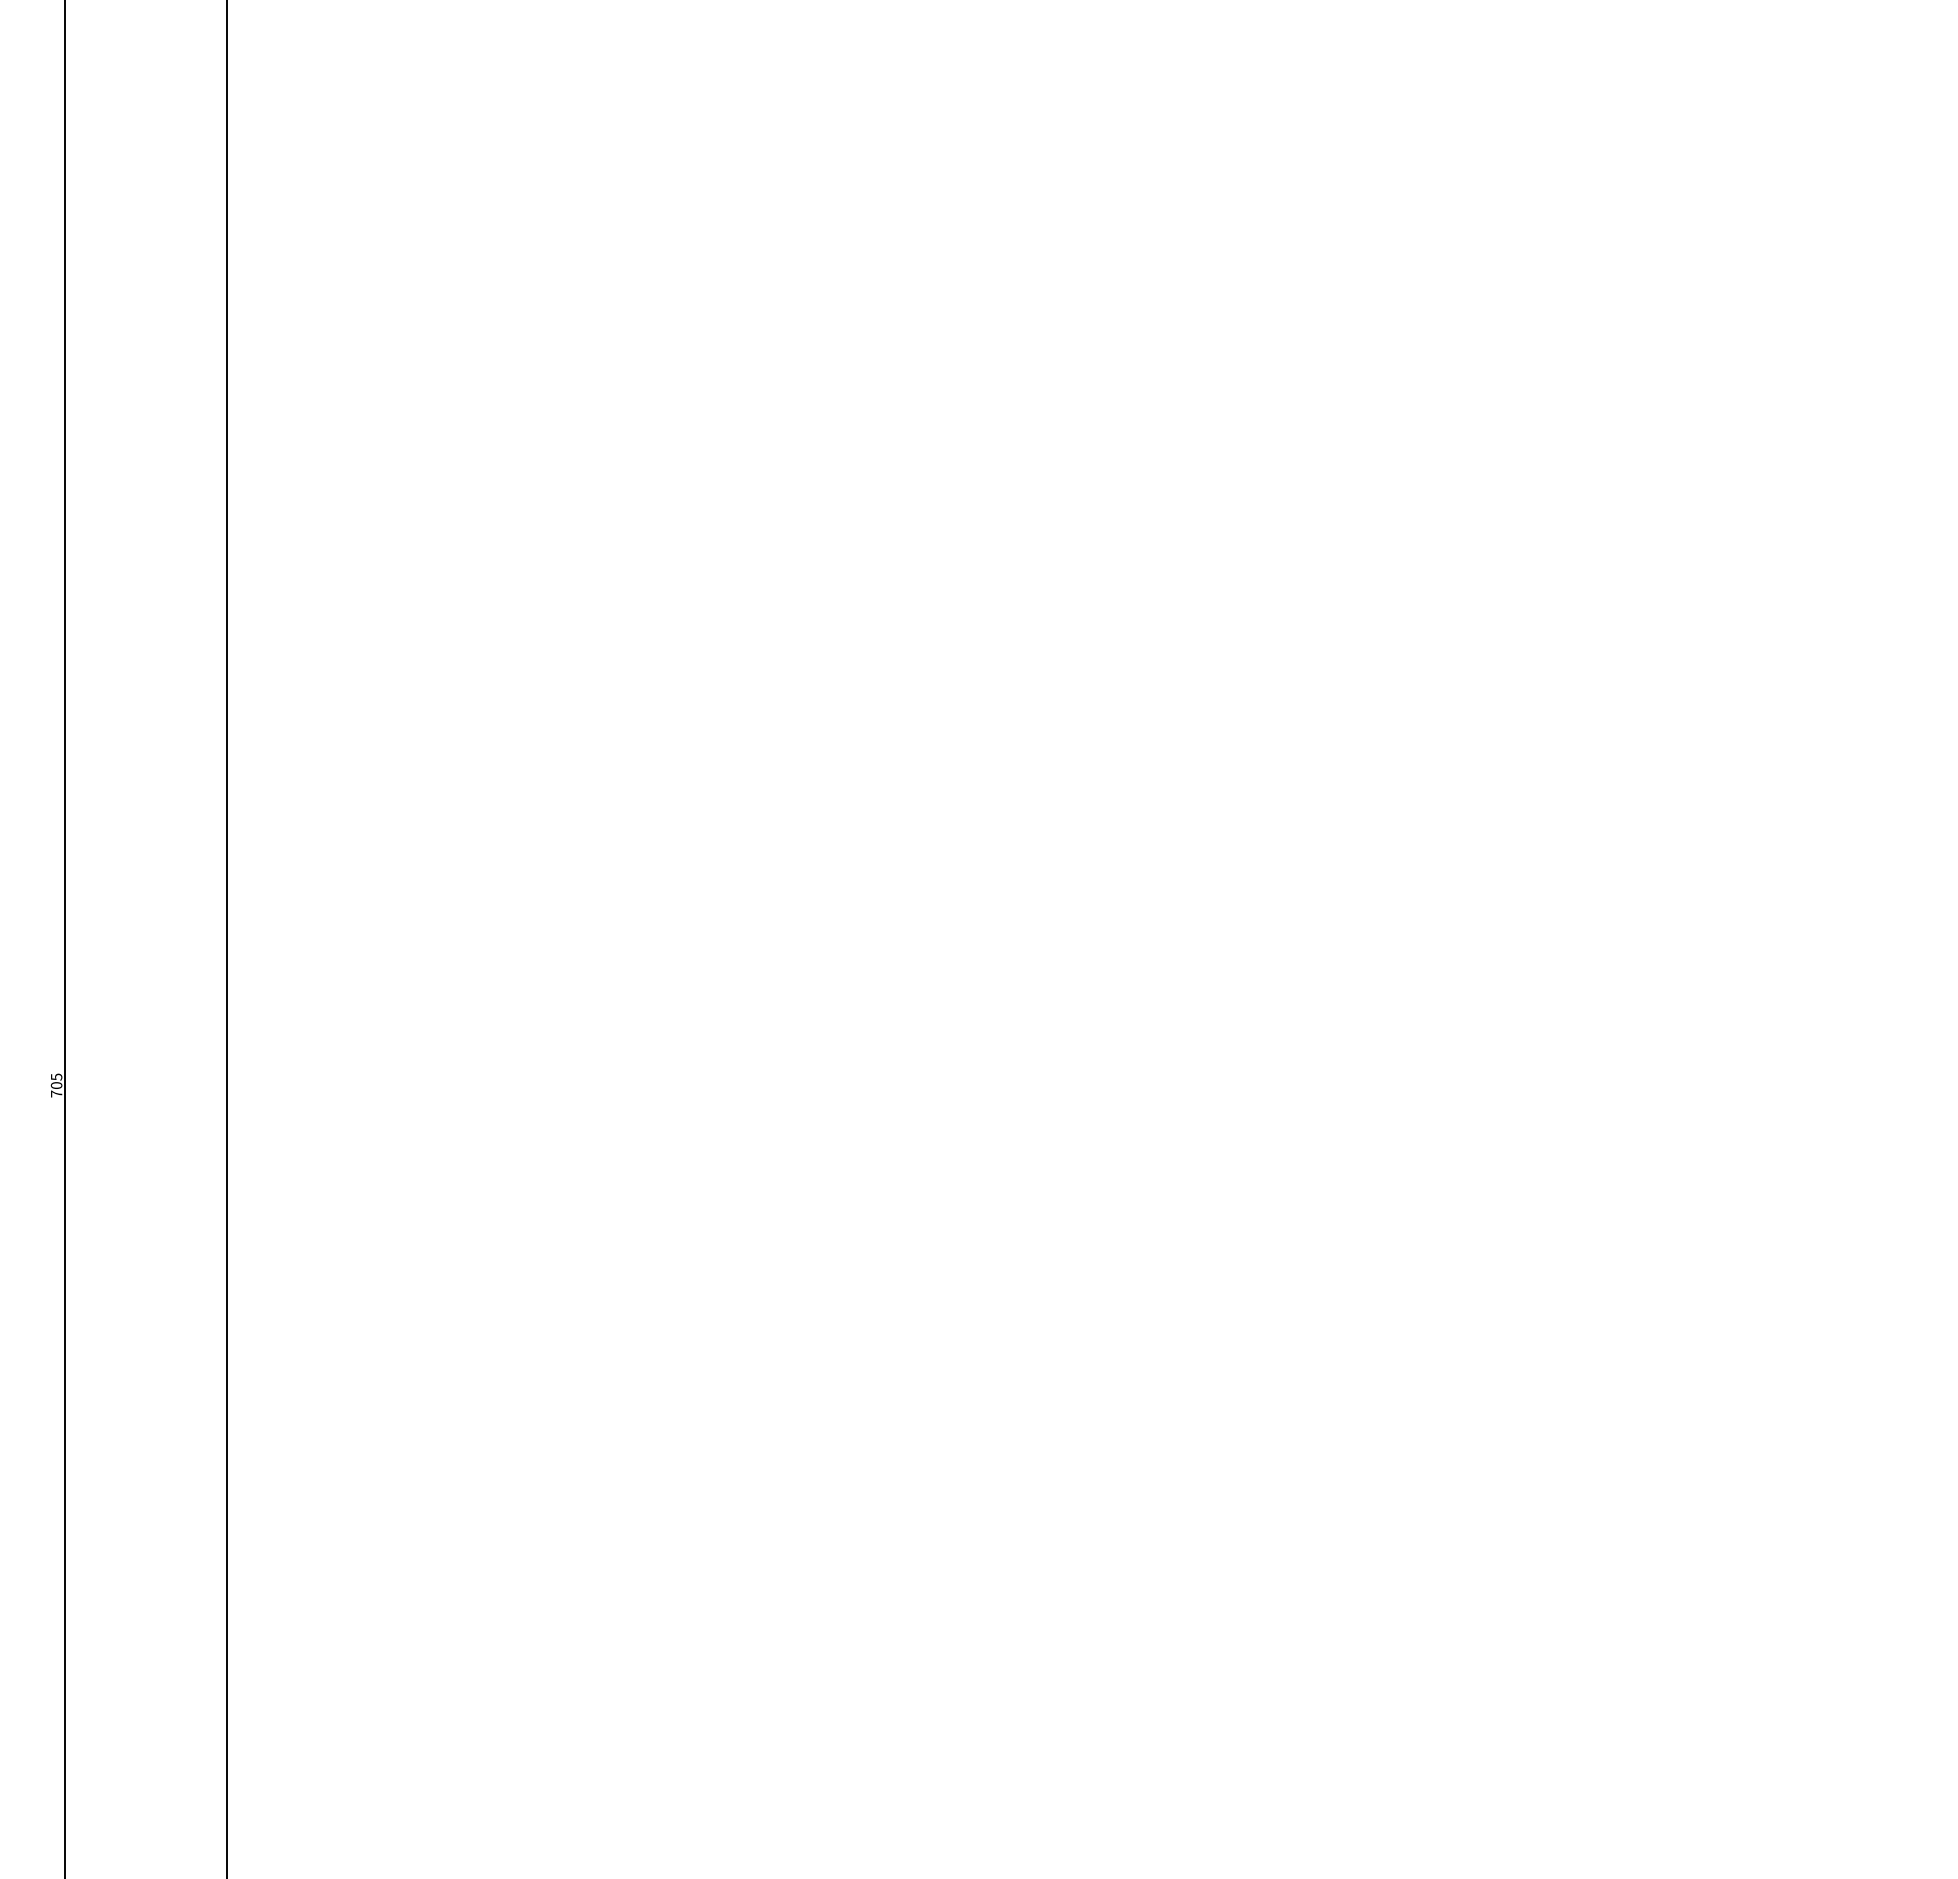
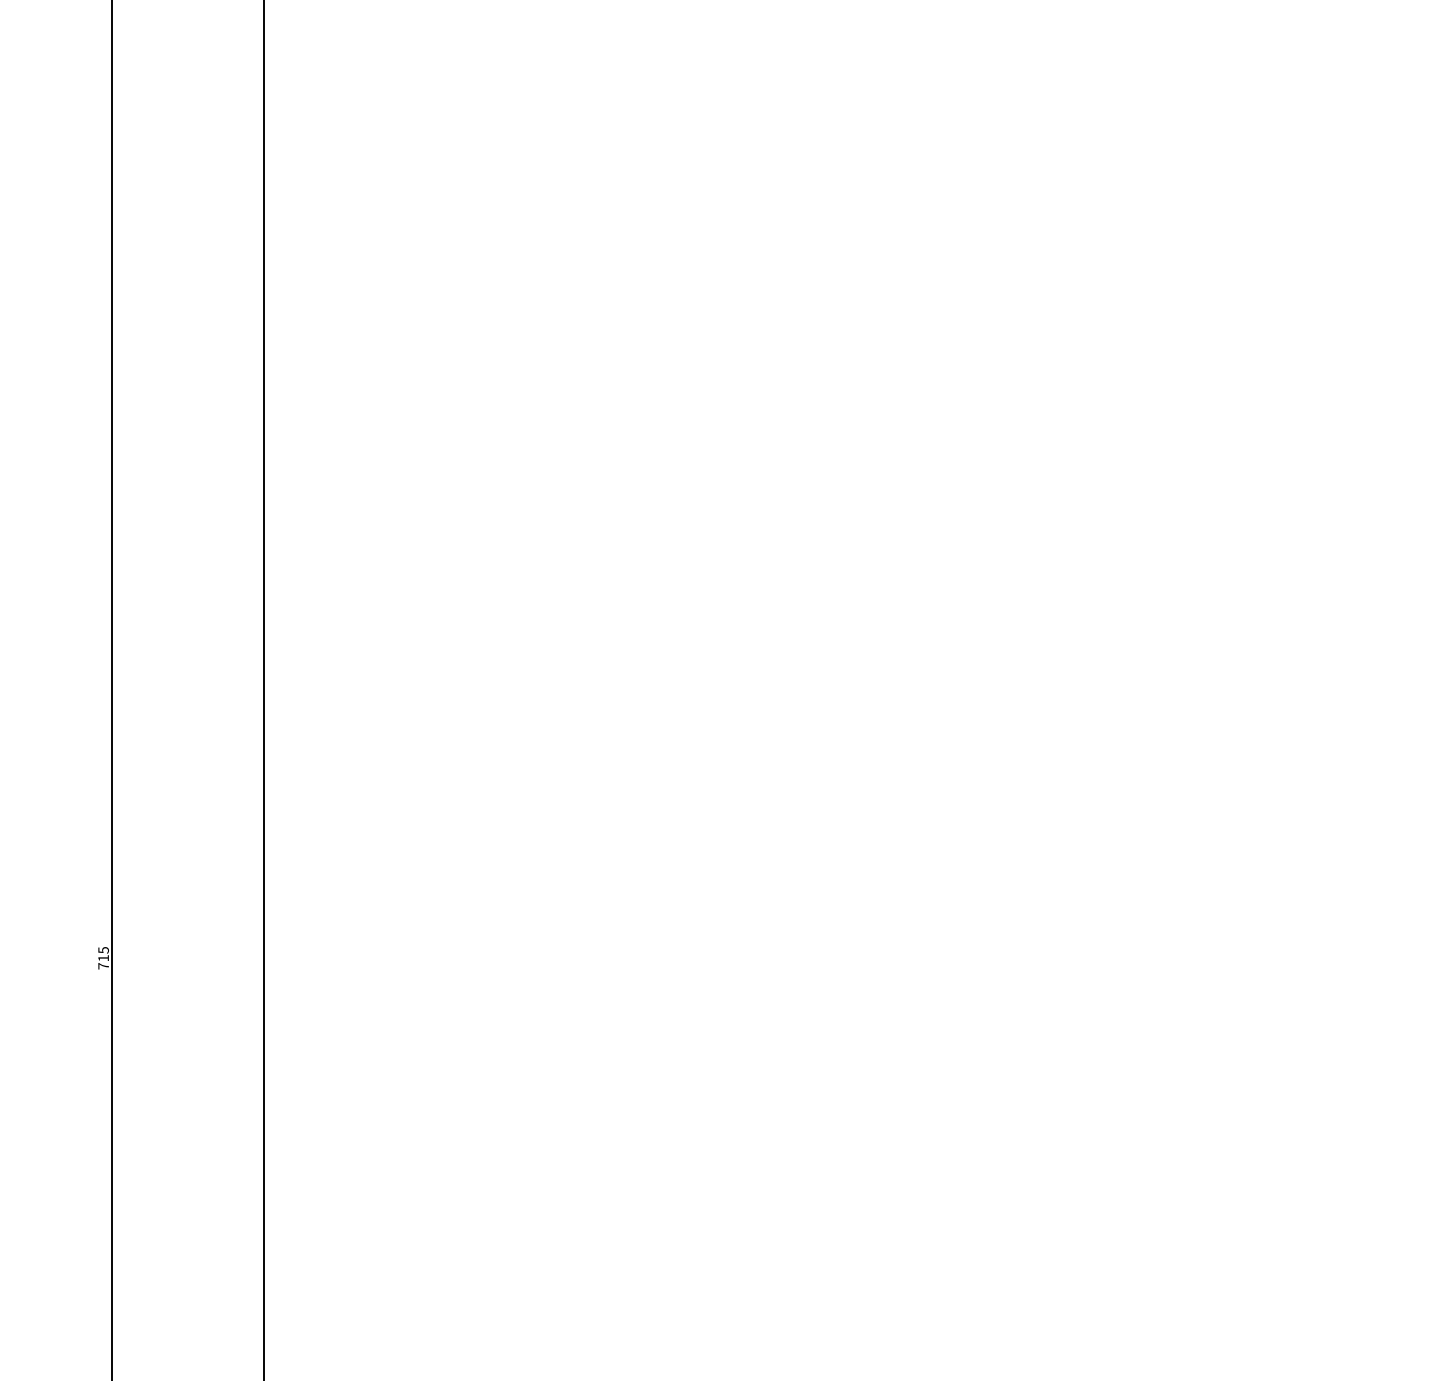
text: (56, 1085) -> (103, 958), 705 -> 715

